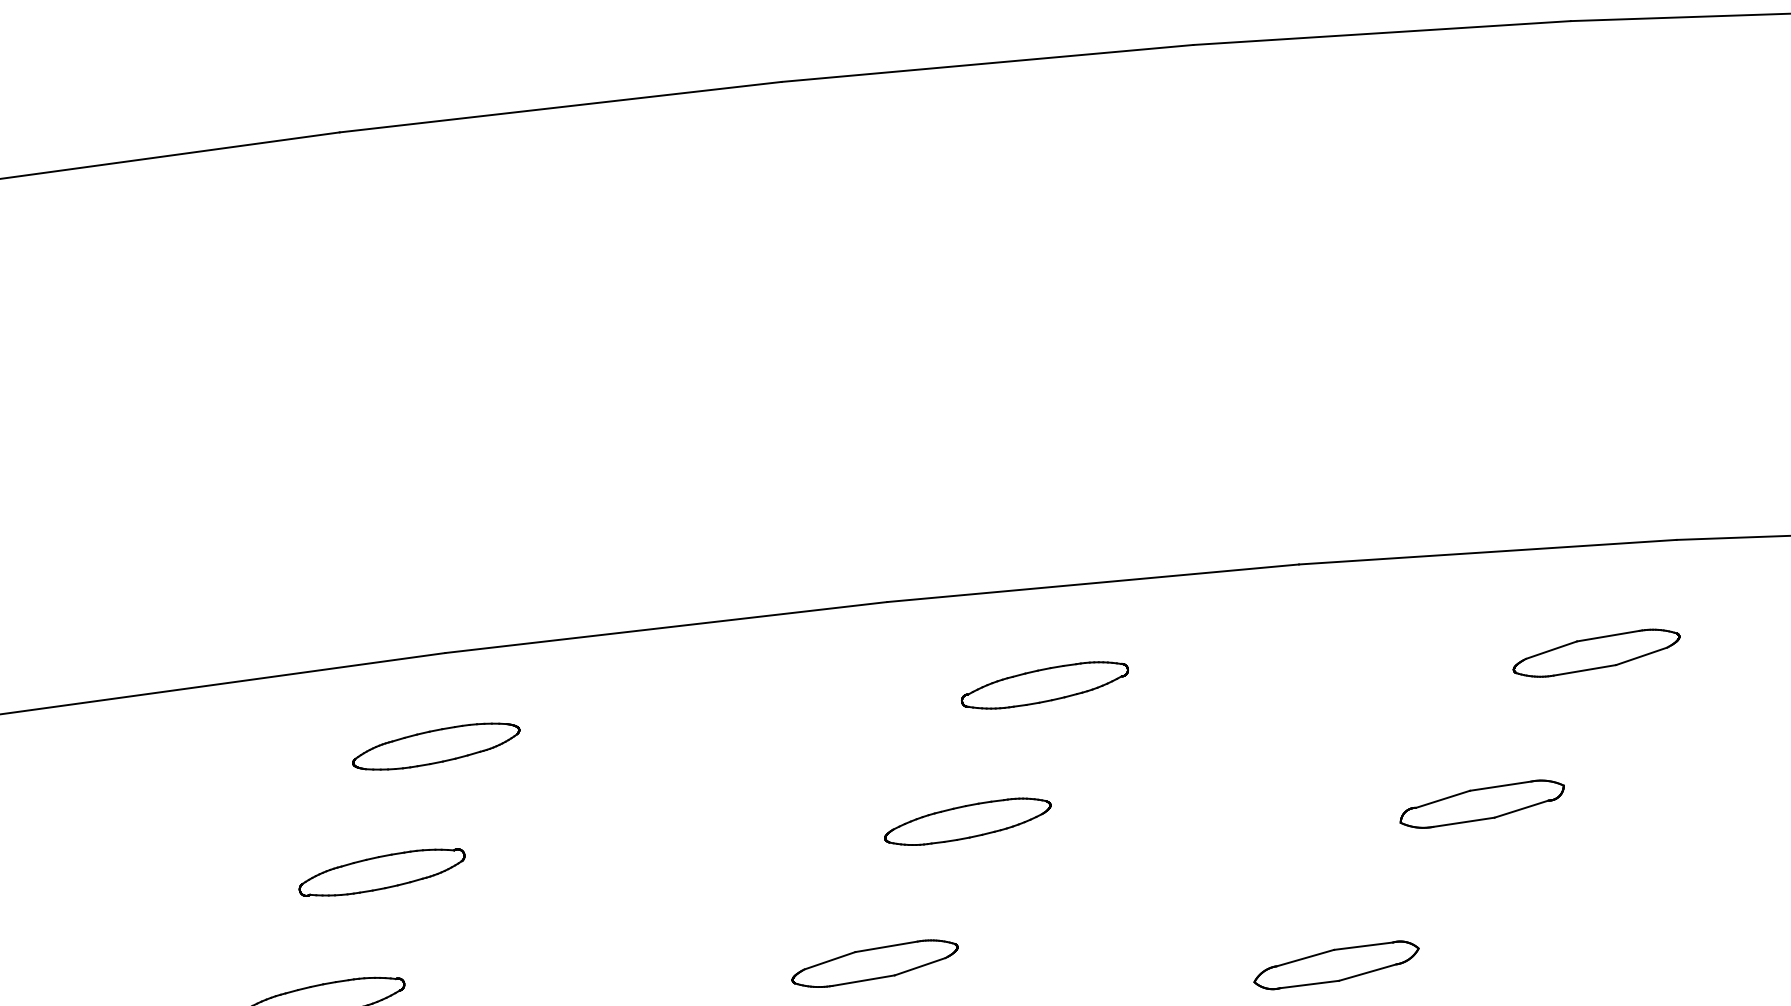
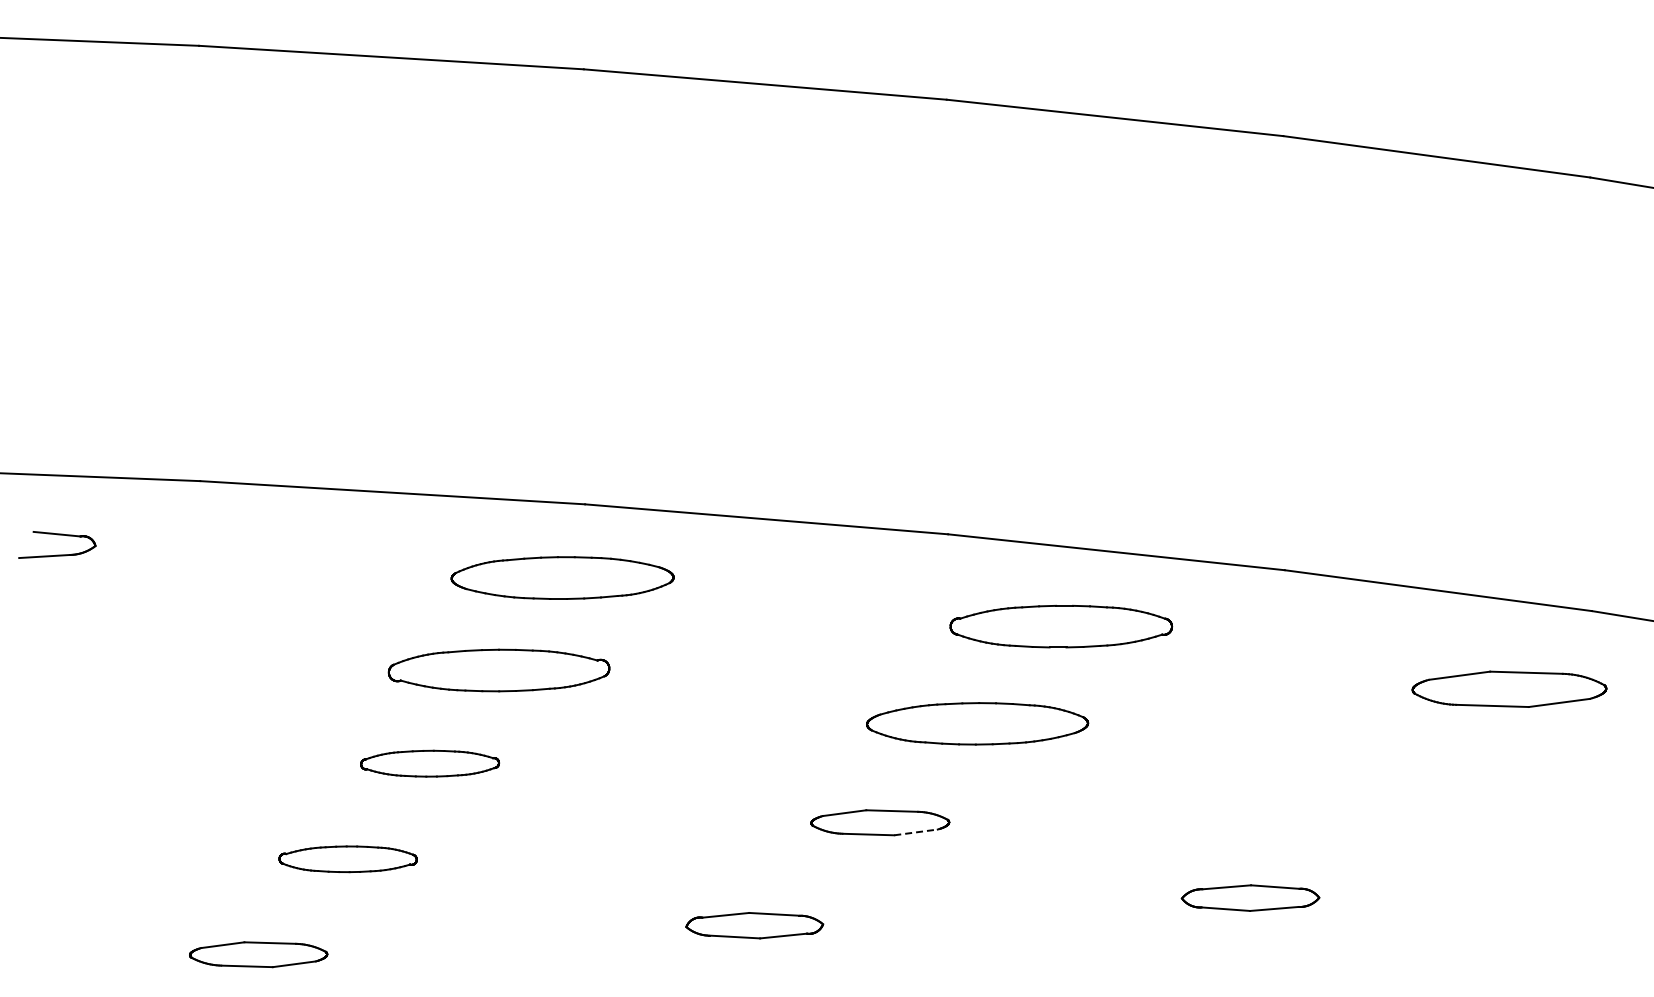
part: (1596, 652) -> (1509, 688), size x1.4
part: (1045, 685) -> (1061, 626), size x1.6
part: (435, 746) -> (562, 577), size x1.6
part: (1482, 803) -> (1393, 791), removed
part: (967, 821) -> (977, 723), size x1.6
part: (381, 872) -> (498, 670), size x1.6
line: (920, 966) -> (916, 832), solid -> dashed

